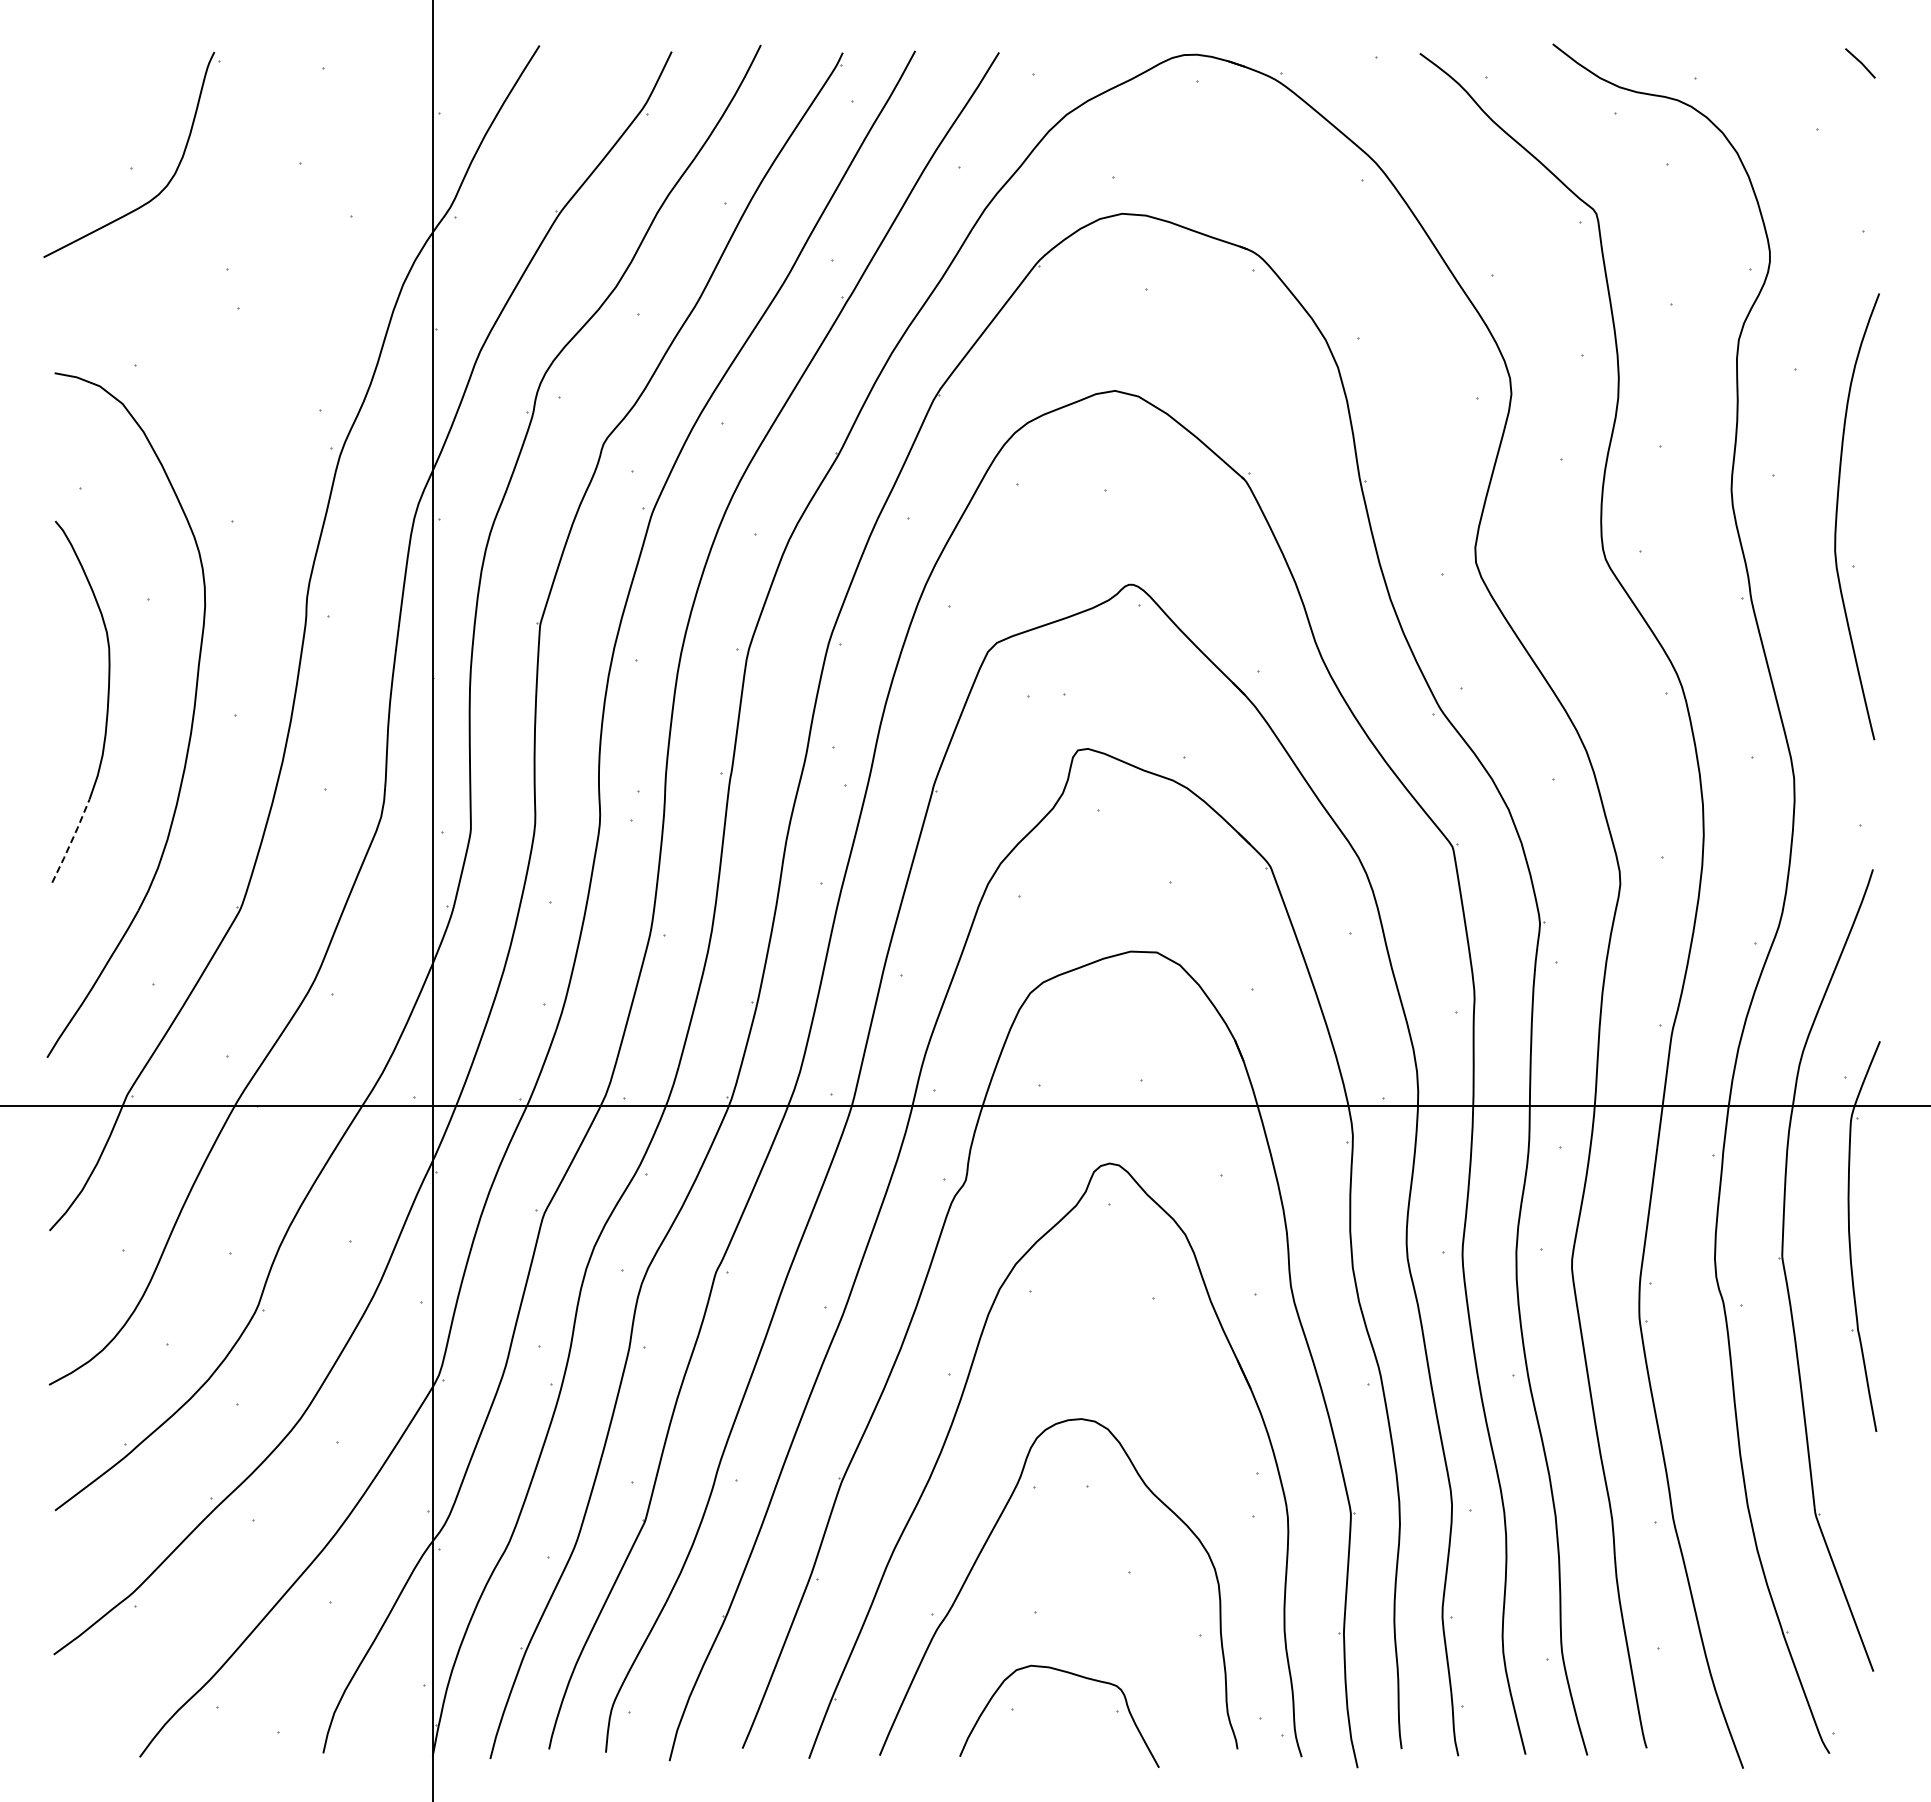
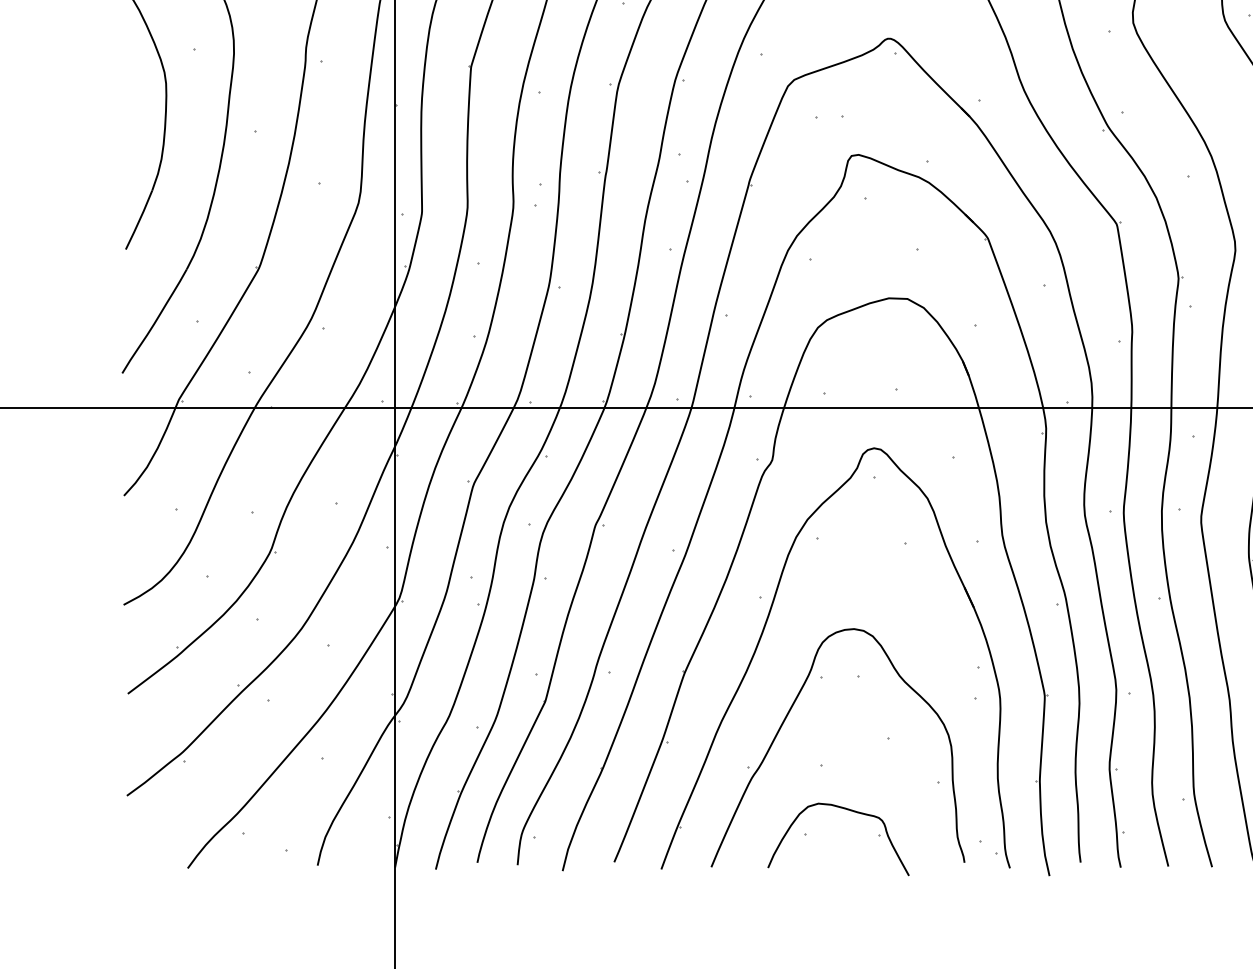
line: (71, 840) -> (139, 219), dashed -> solid

